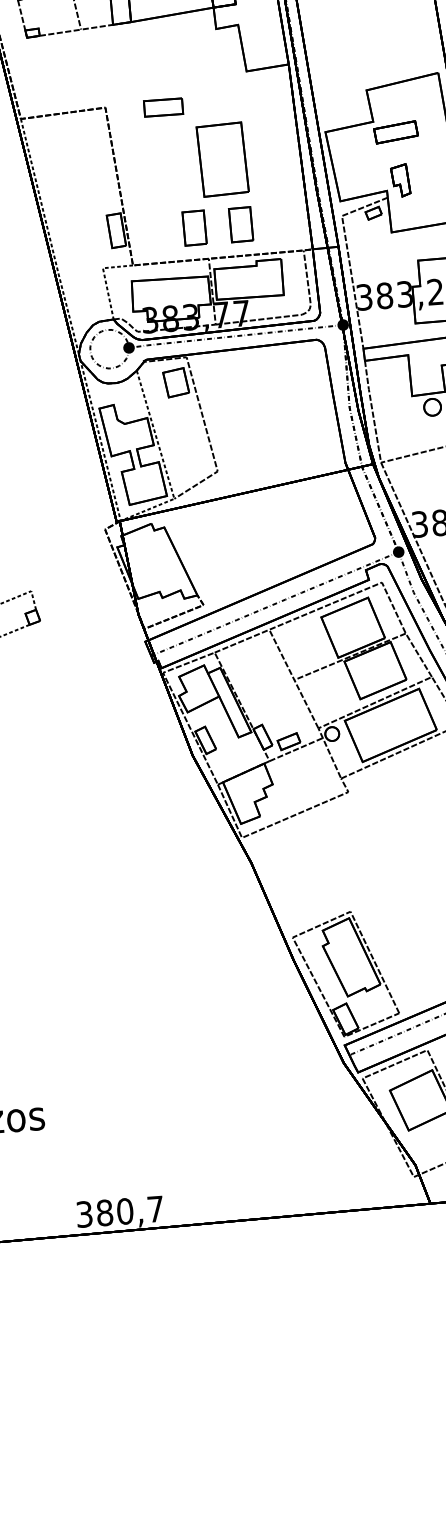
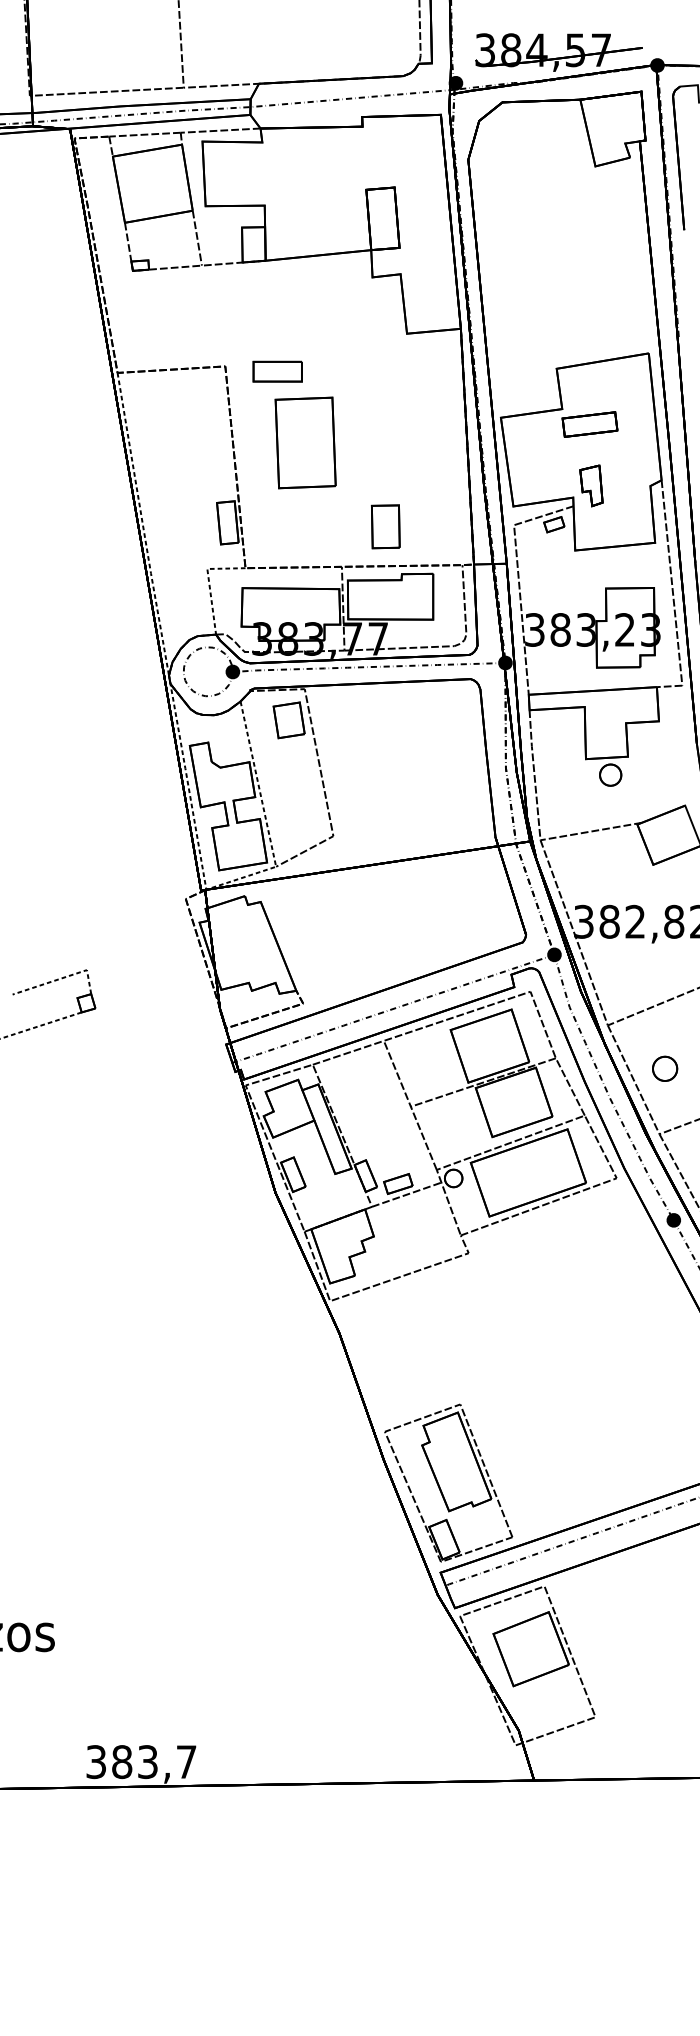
part: (163, 107) -> (277, 371), moved
part: (222, 159) -> (305, 442), moved
part: (194, 227) -> (326, 526), removed
text: (124, 1211) -> (147, 1762), 380,7 -> 383,7

